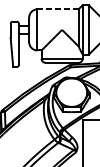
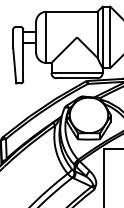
line: (57, 9) -> (71, 11), dashed -> solid

